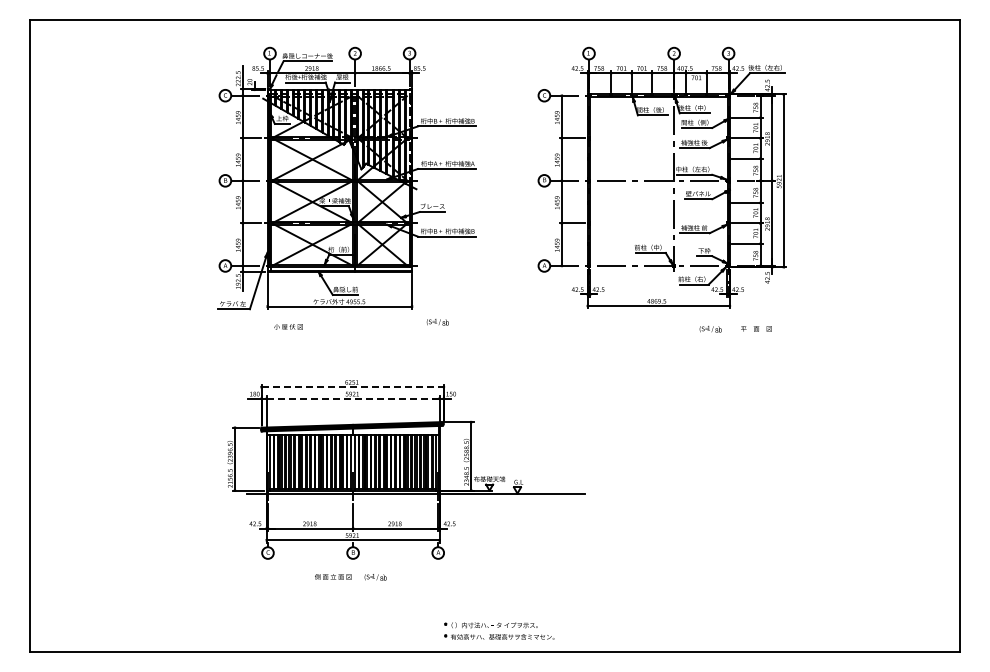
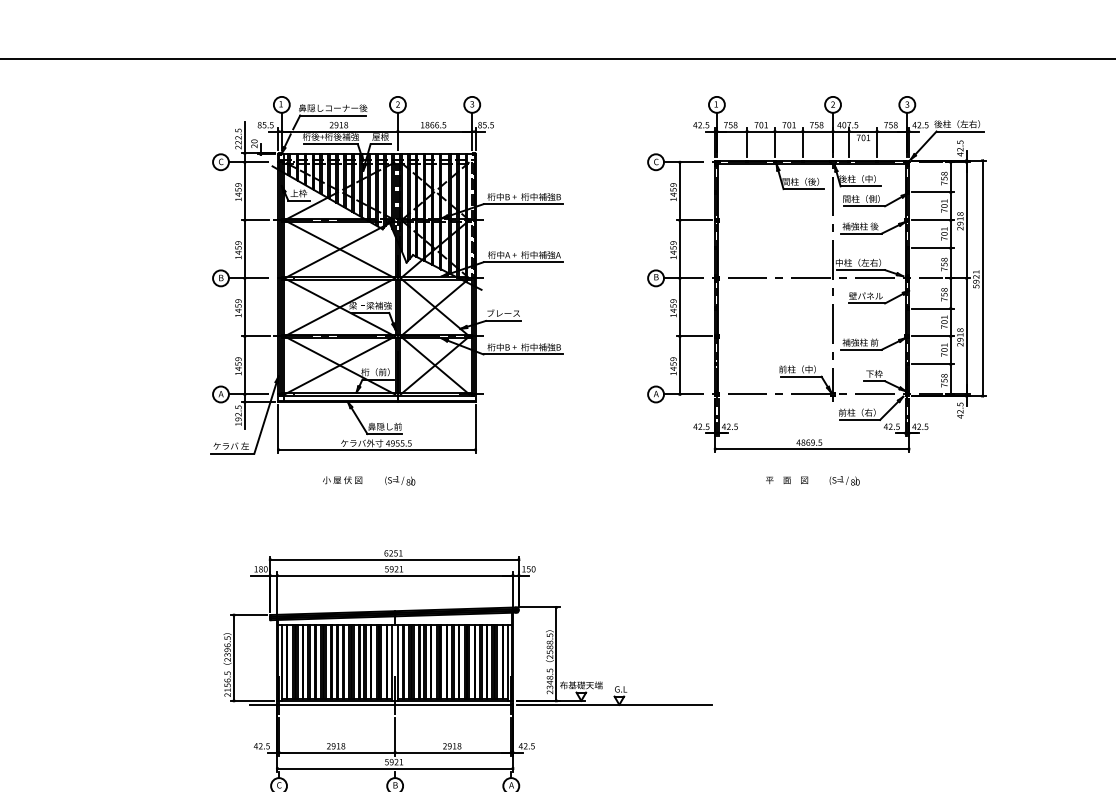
text: (437, 322) -> (399, 481), moved
text: (288, 326) -> (342, 479), moved
text: (710, 328) -> (844, 479), moved
text: (756, 328) -> (787, 479), moved
line: (353, 387) -> (395, 560), dashed -> solid
line: (353, 398) -> (395, 575), dashed -> solid

